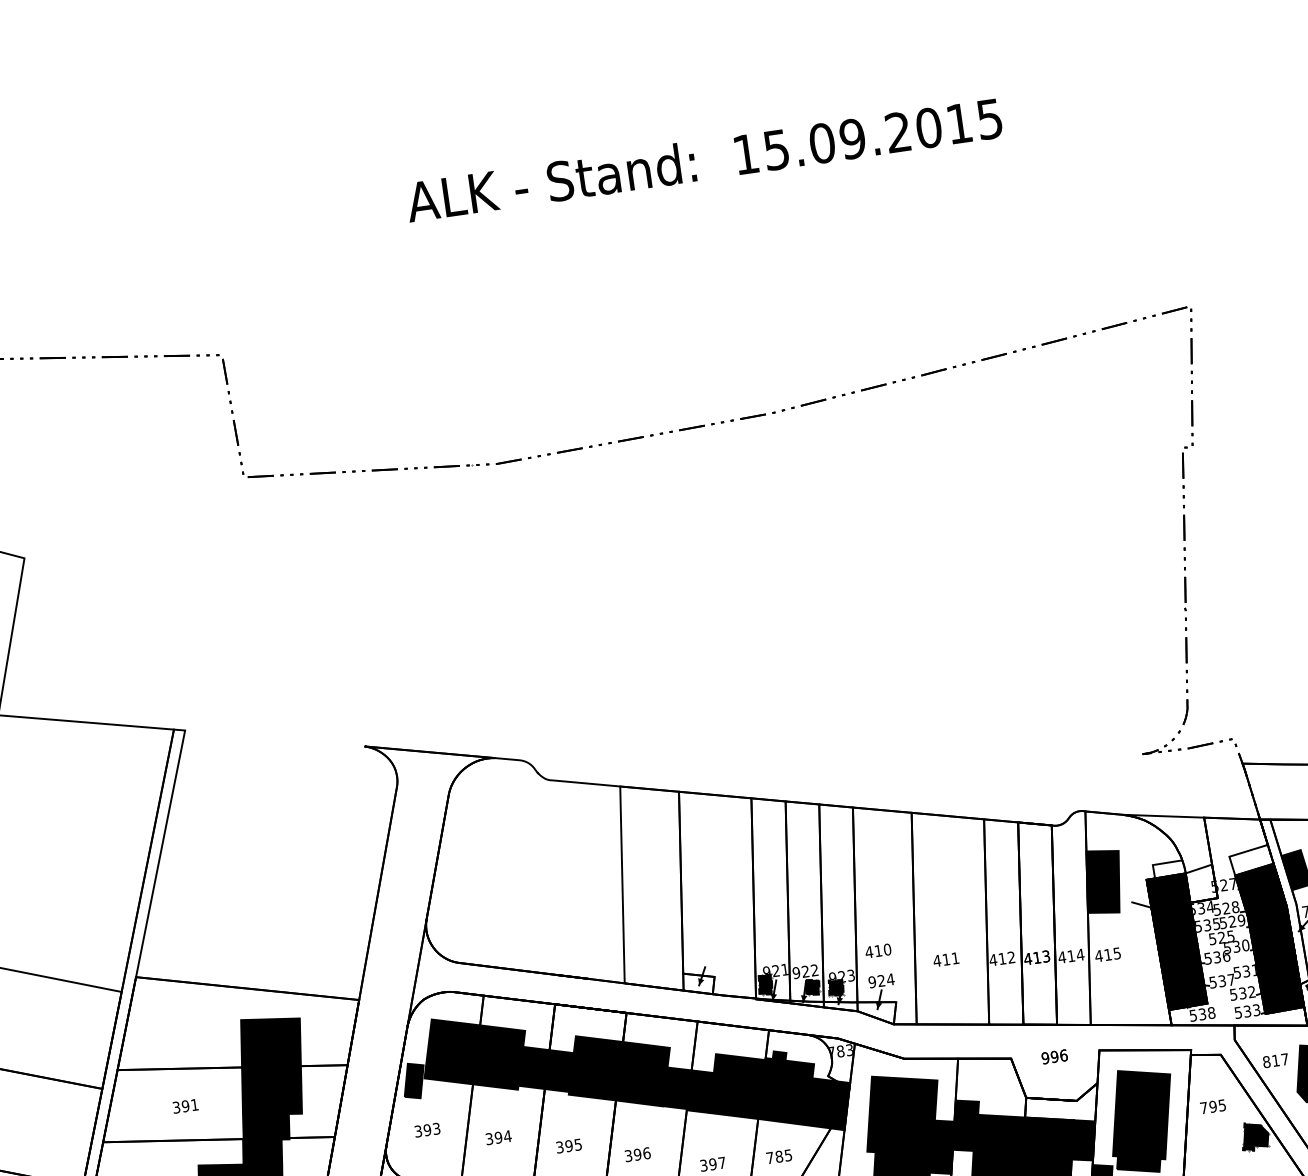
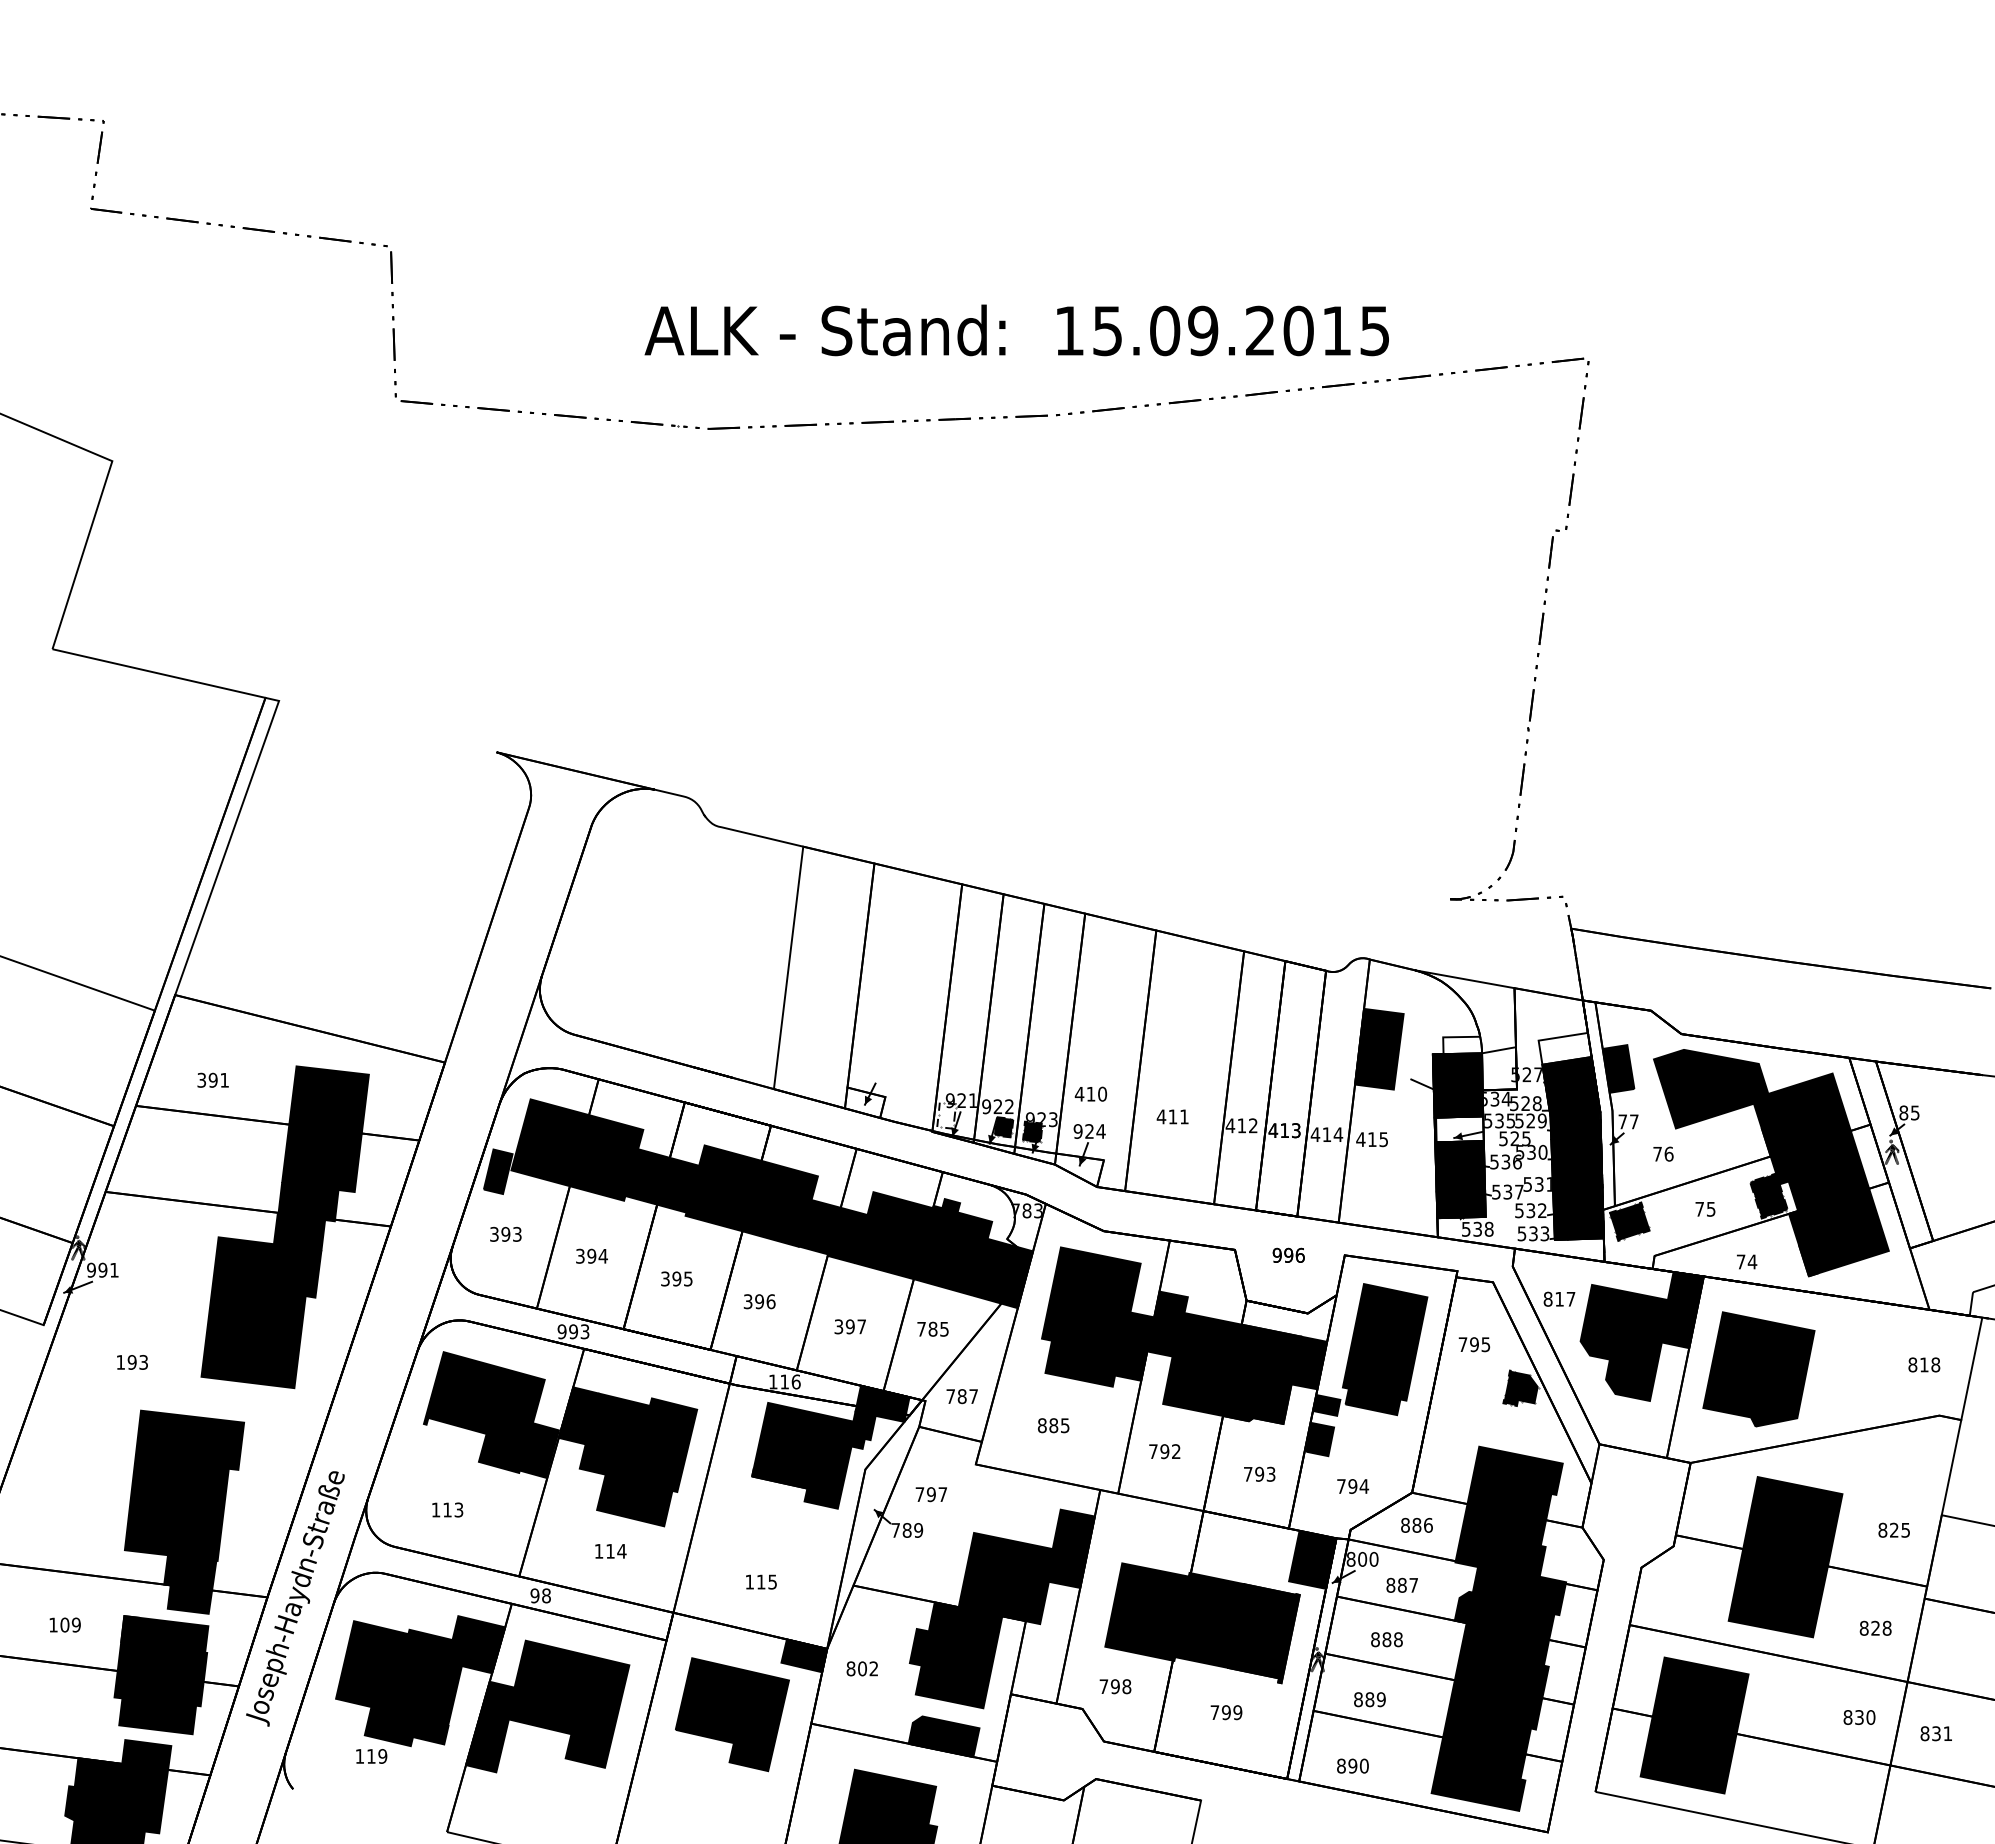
text: (703, 160) -> (1016, 330), moved
fill: (1176, 936) -> (1459, 1129), removed
fill: (765, 984) -> (946, 1115), removed
text: (184, 1105) -> (212, 1079), moved

